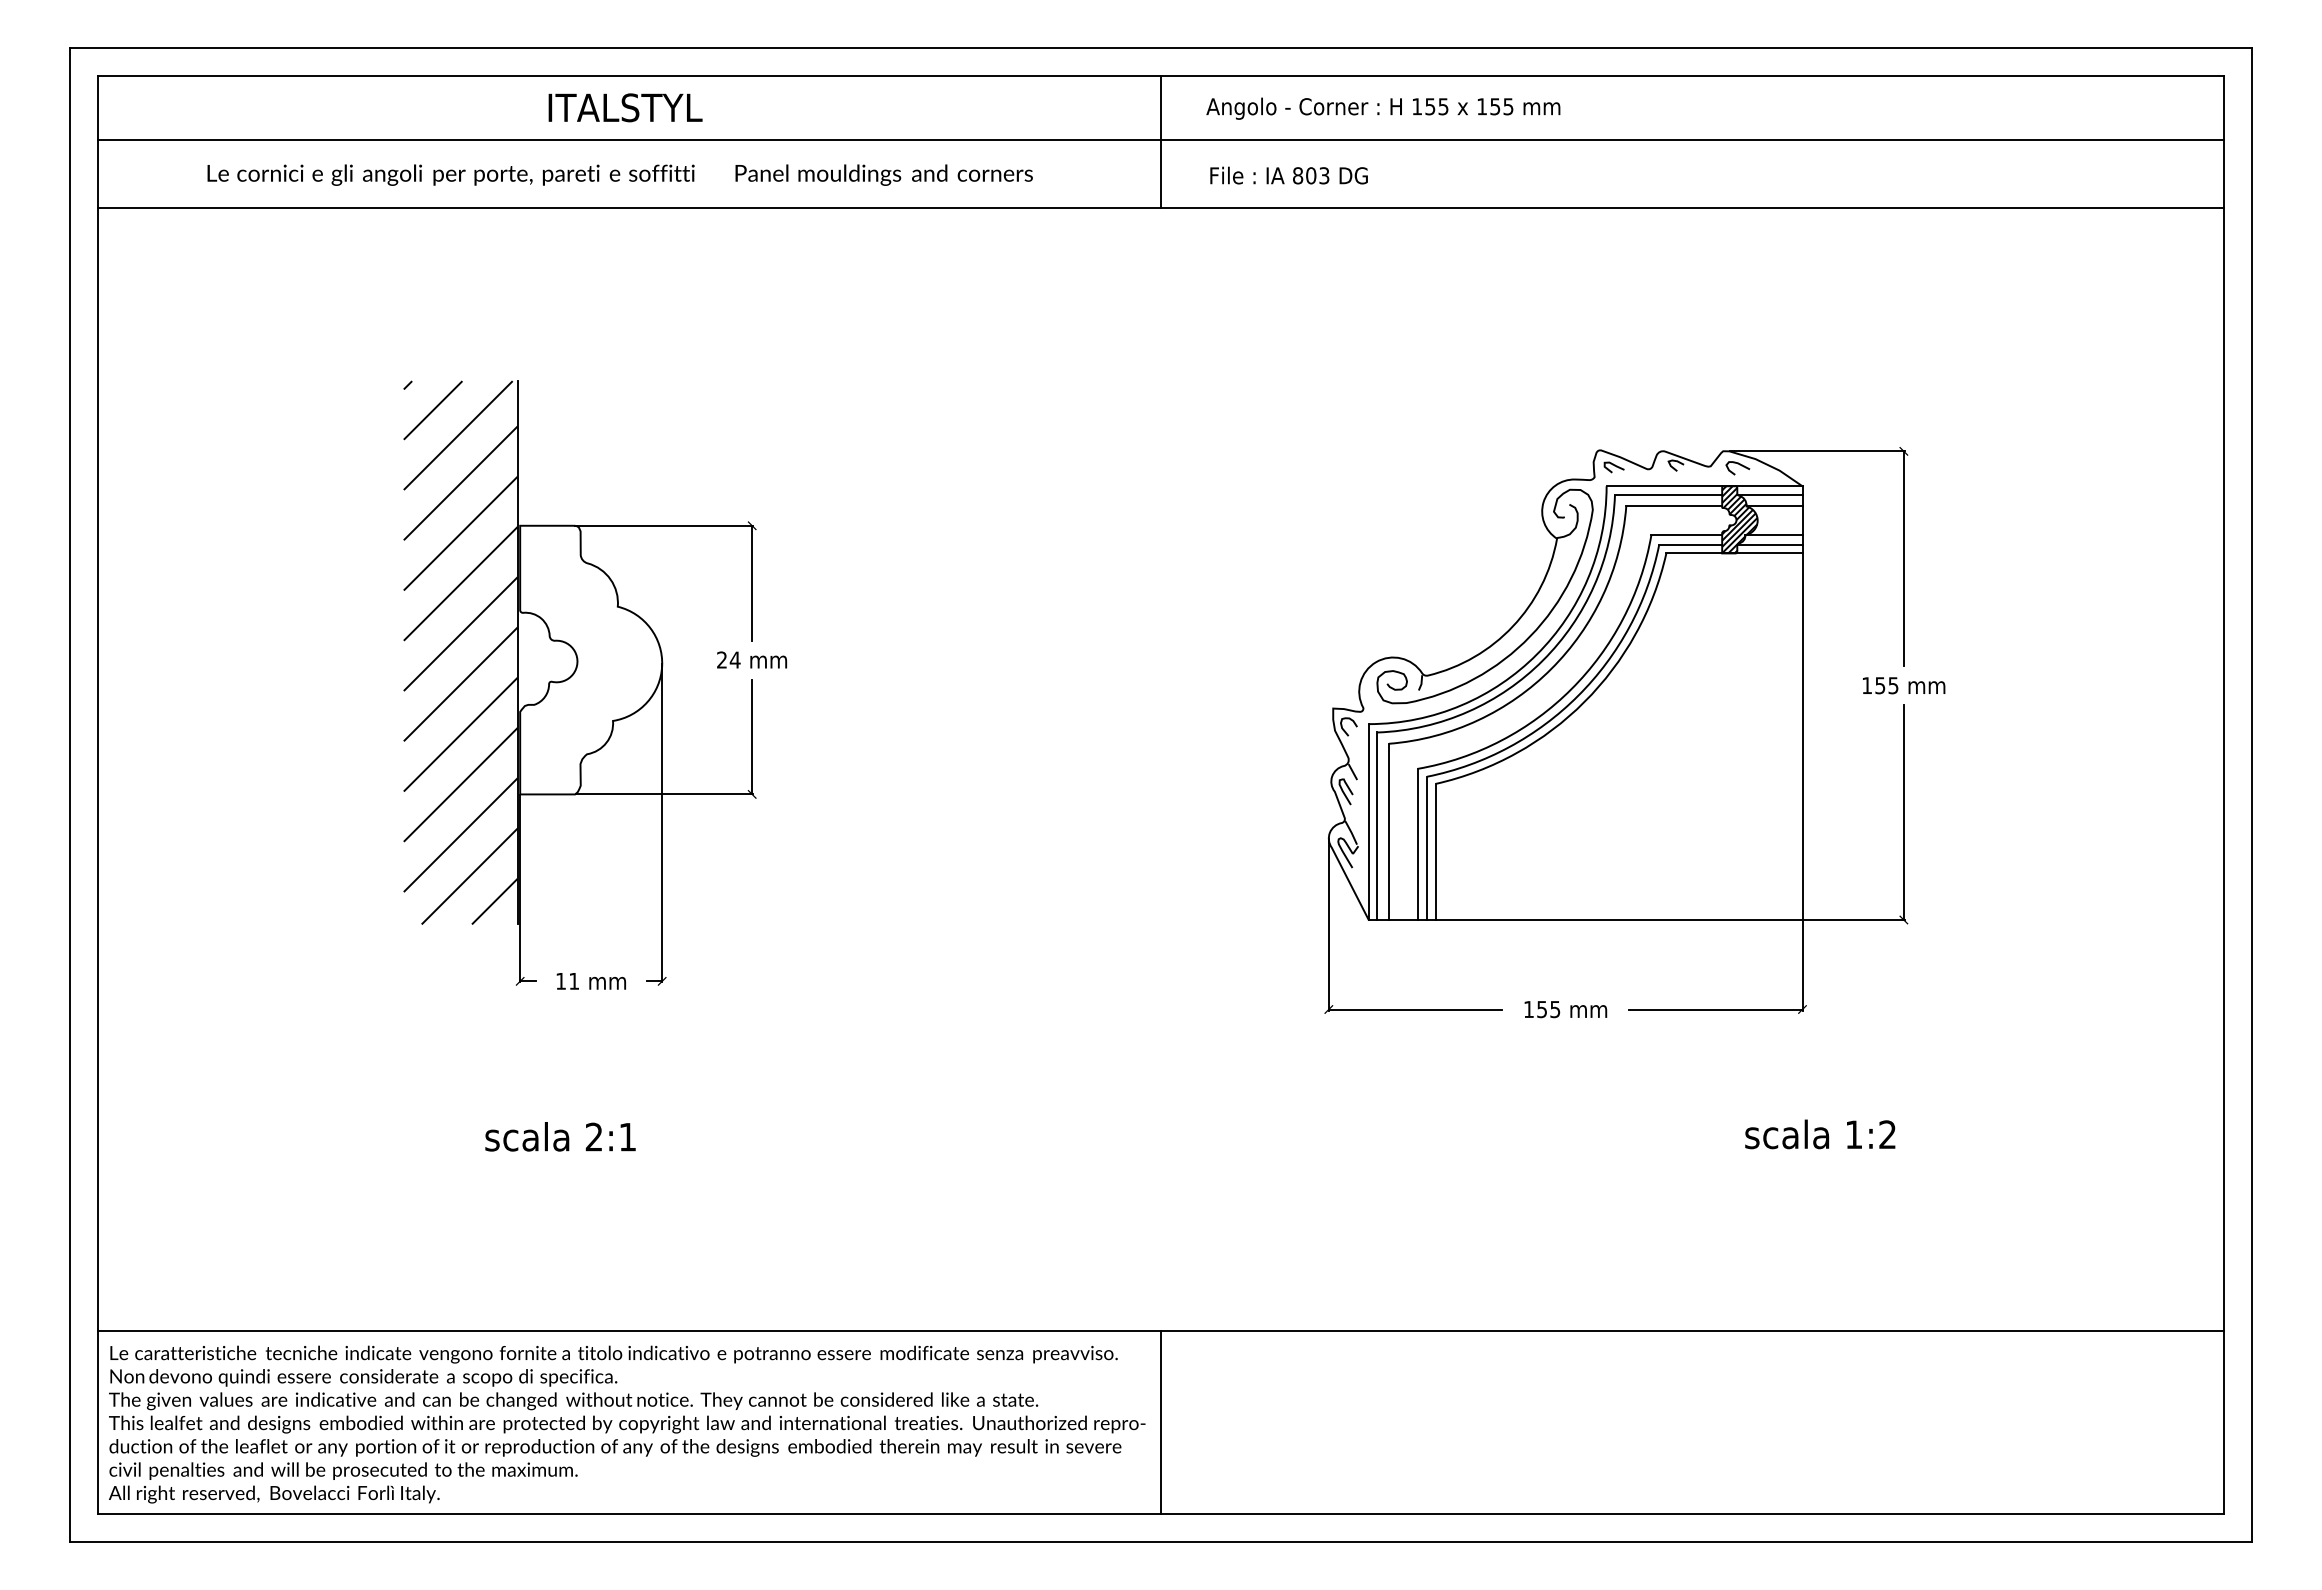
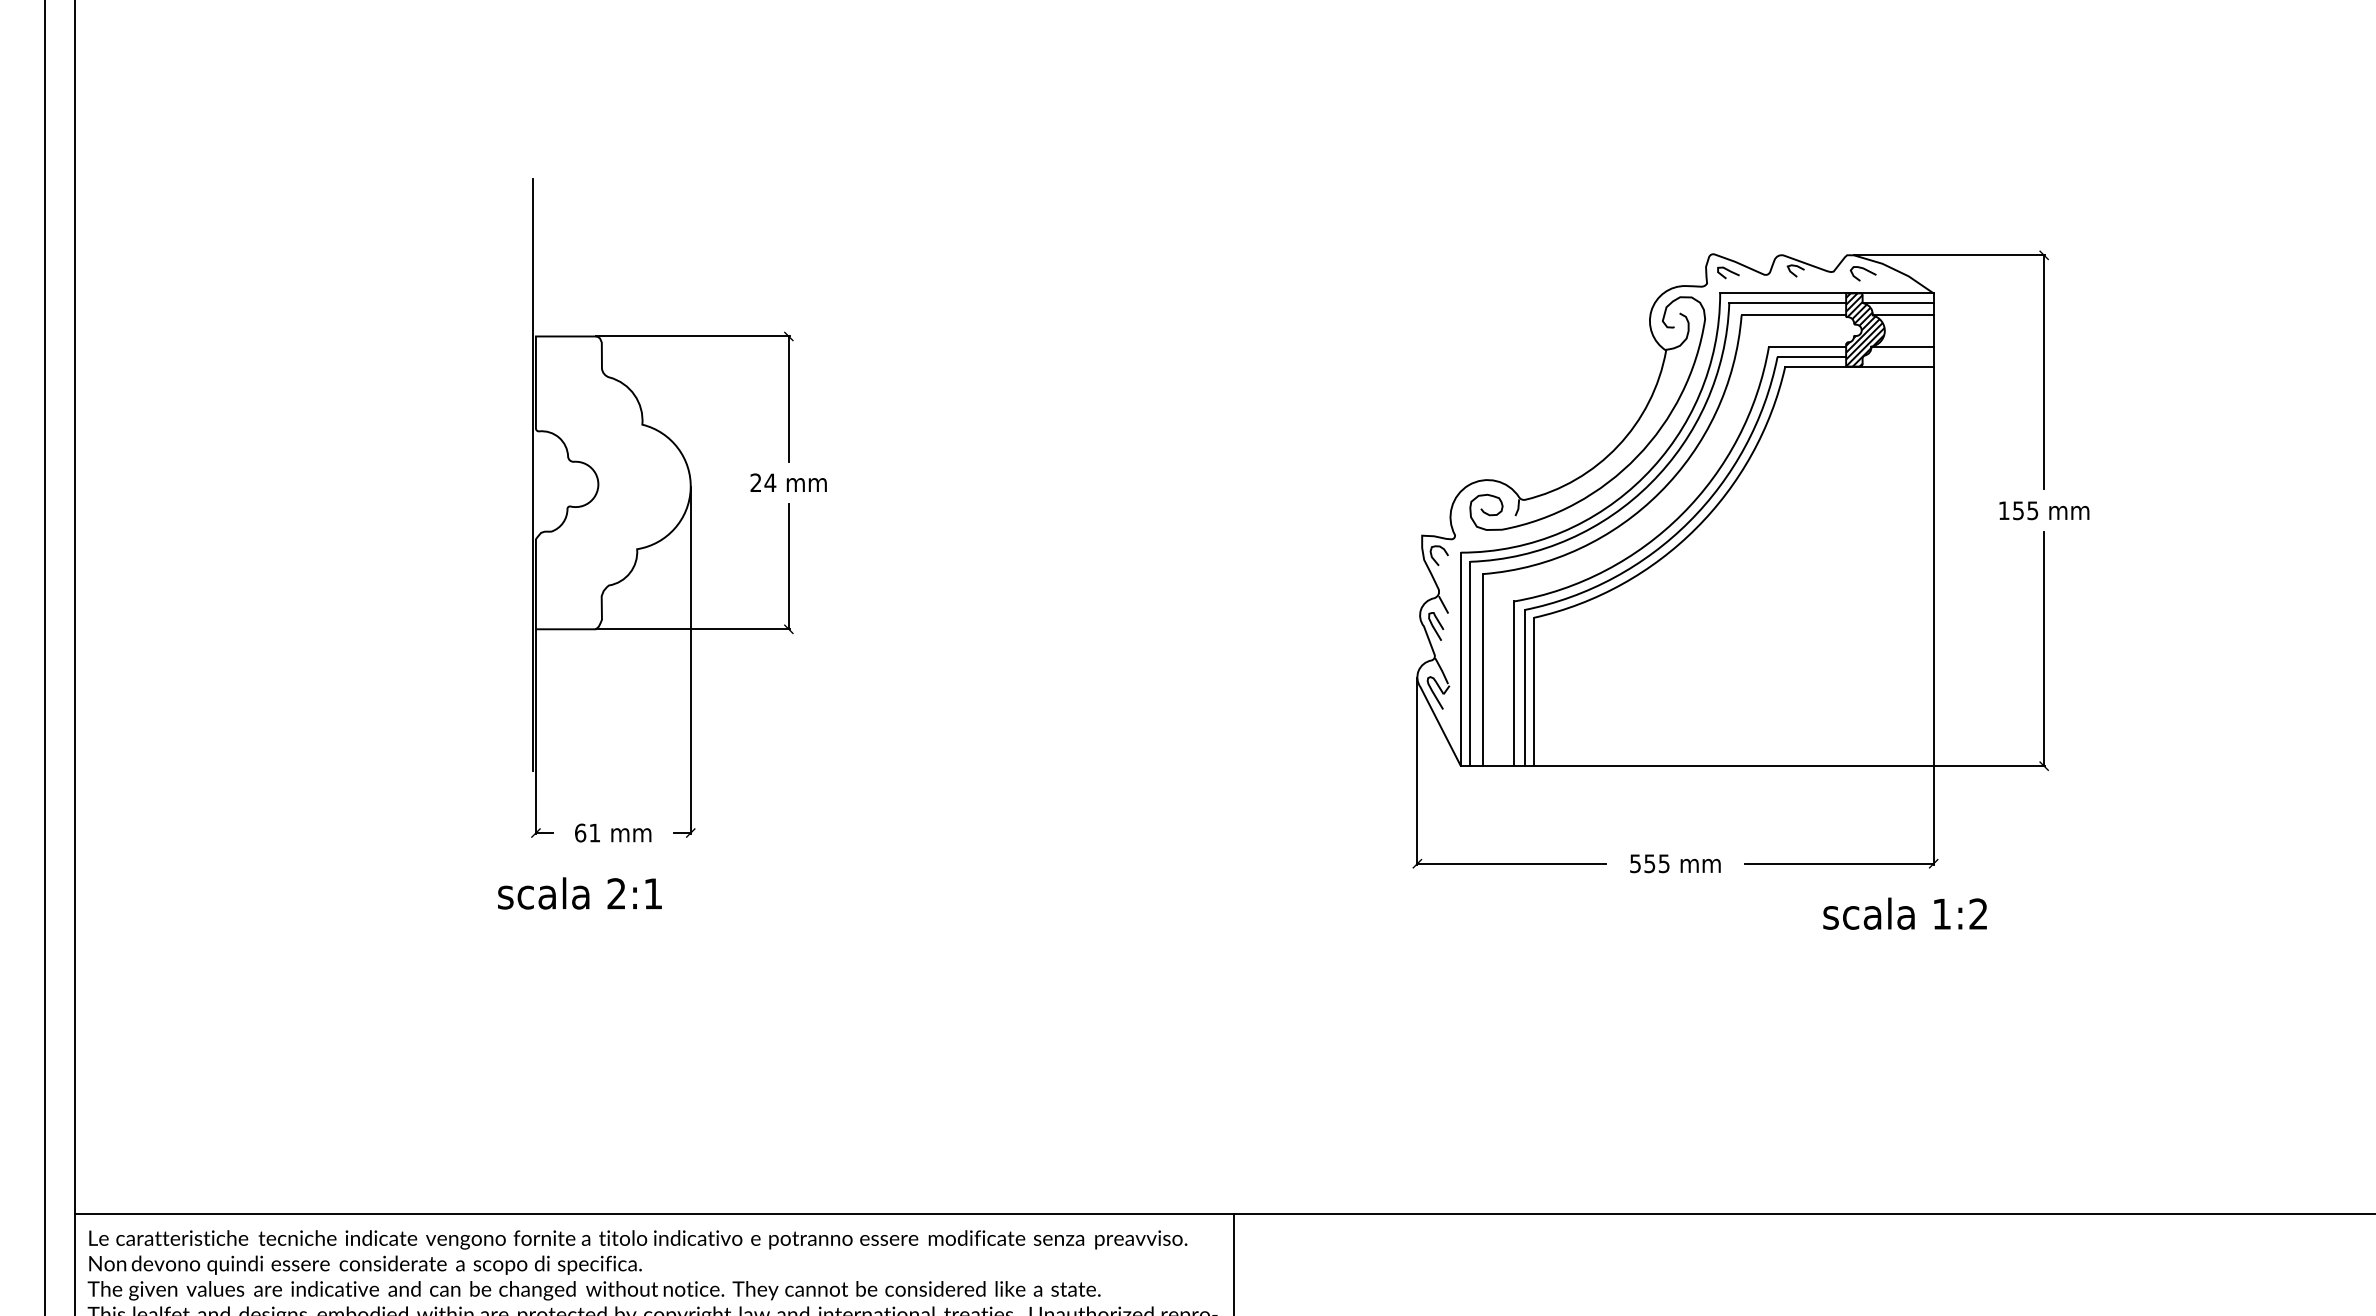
line: (1769, 544) -> (1897, 356), removed
hatch: (460, 652) -> (470, 474), removed
text: (561, 980) -> (580, 832), 11 -> 61
text: (1528, 1009) -> (1635, 863), 155 -> 555
text: (1820, 1134) -> (1905, 913), moved
text: (560, 1136) -> (579, 893), moved

